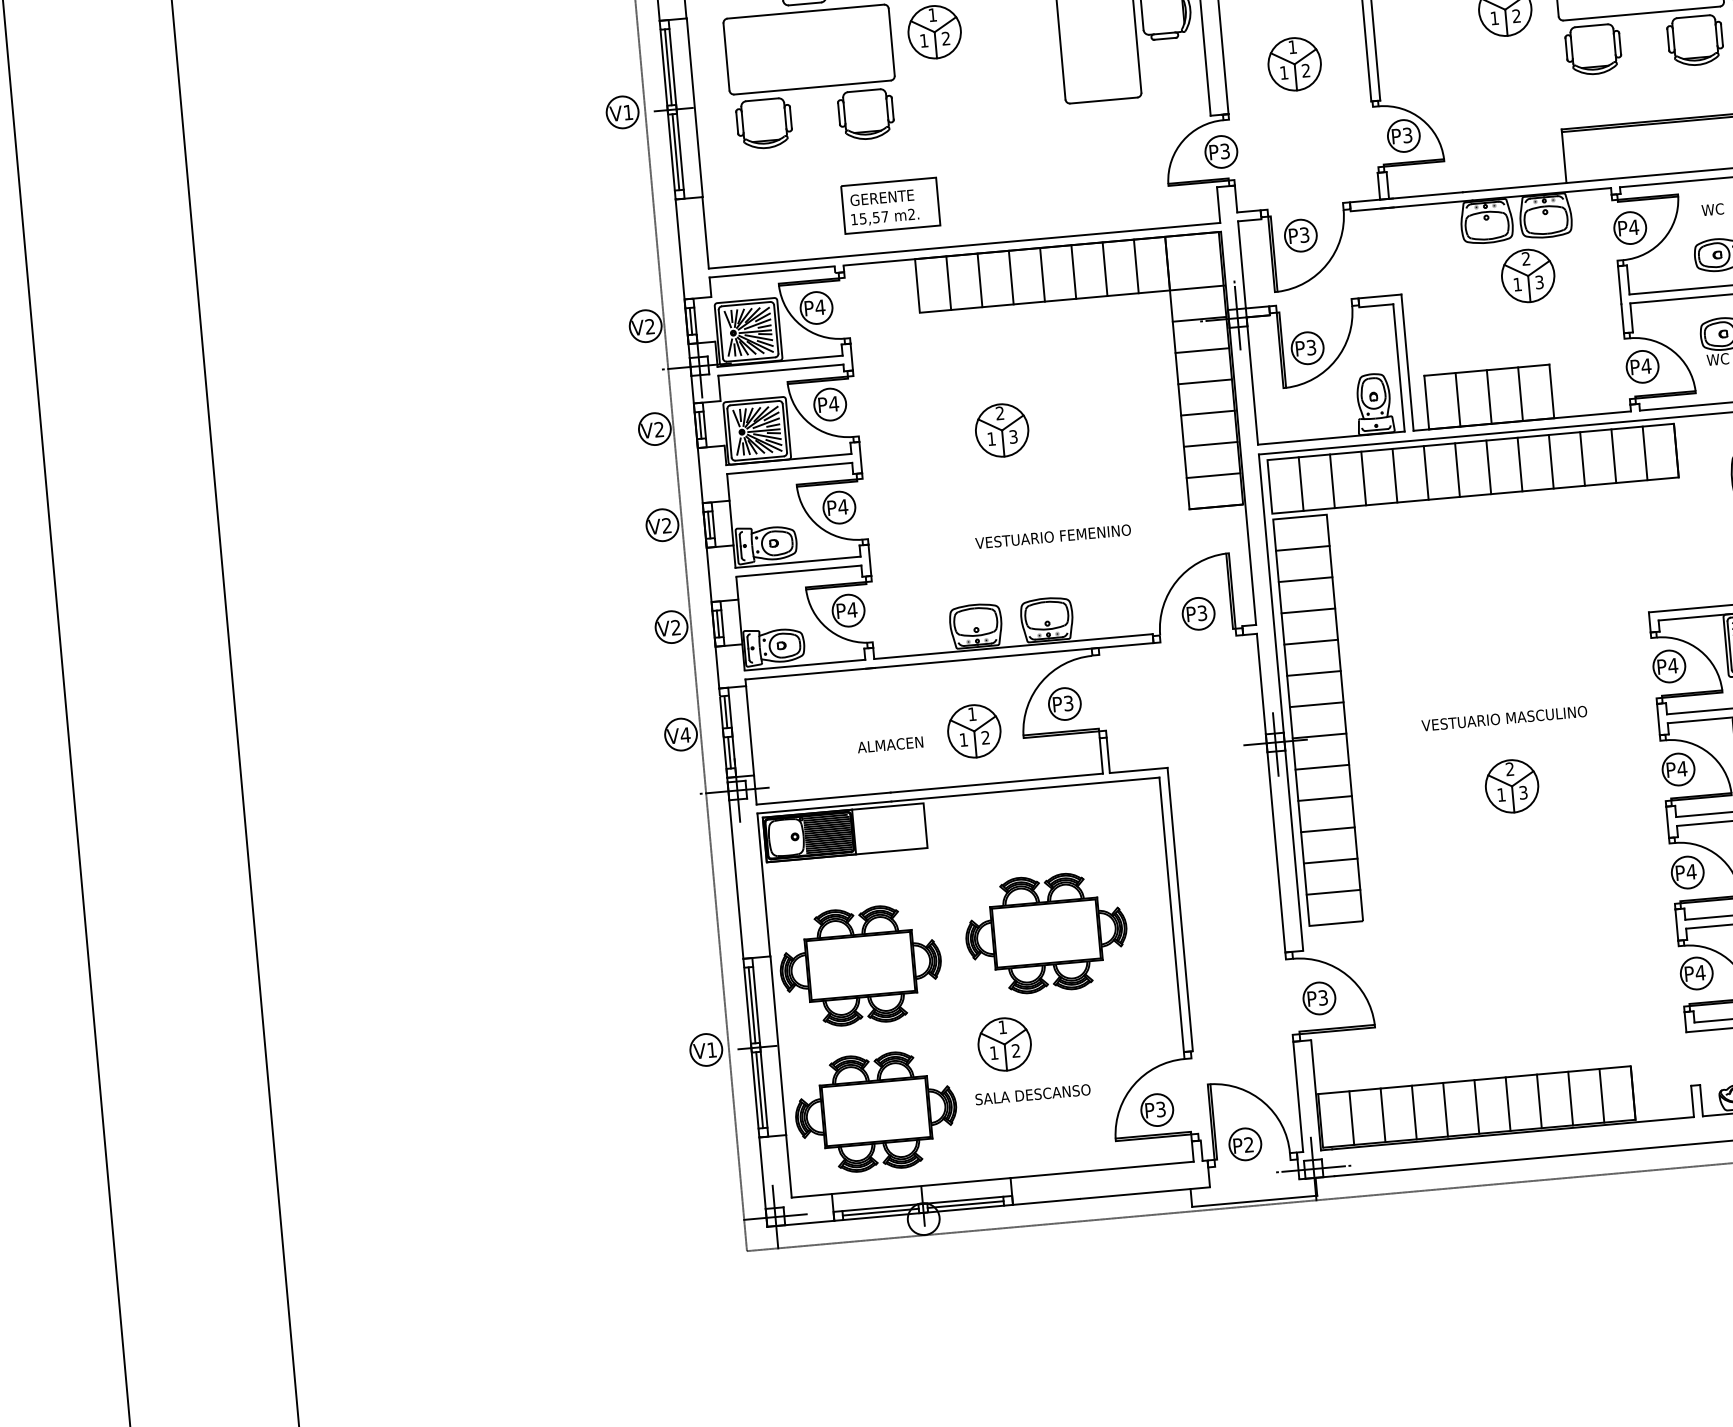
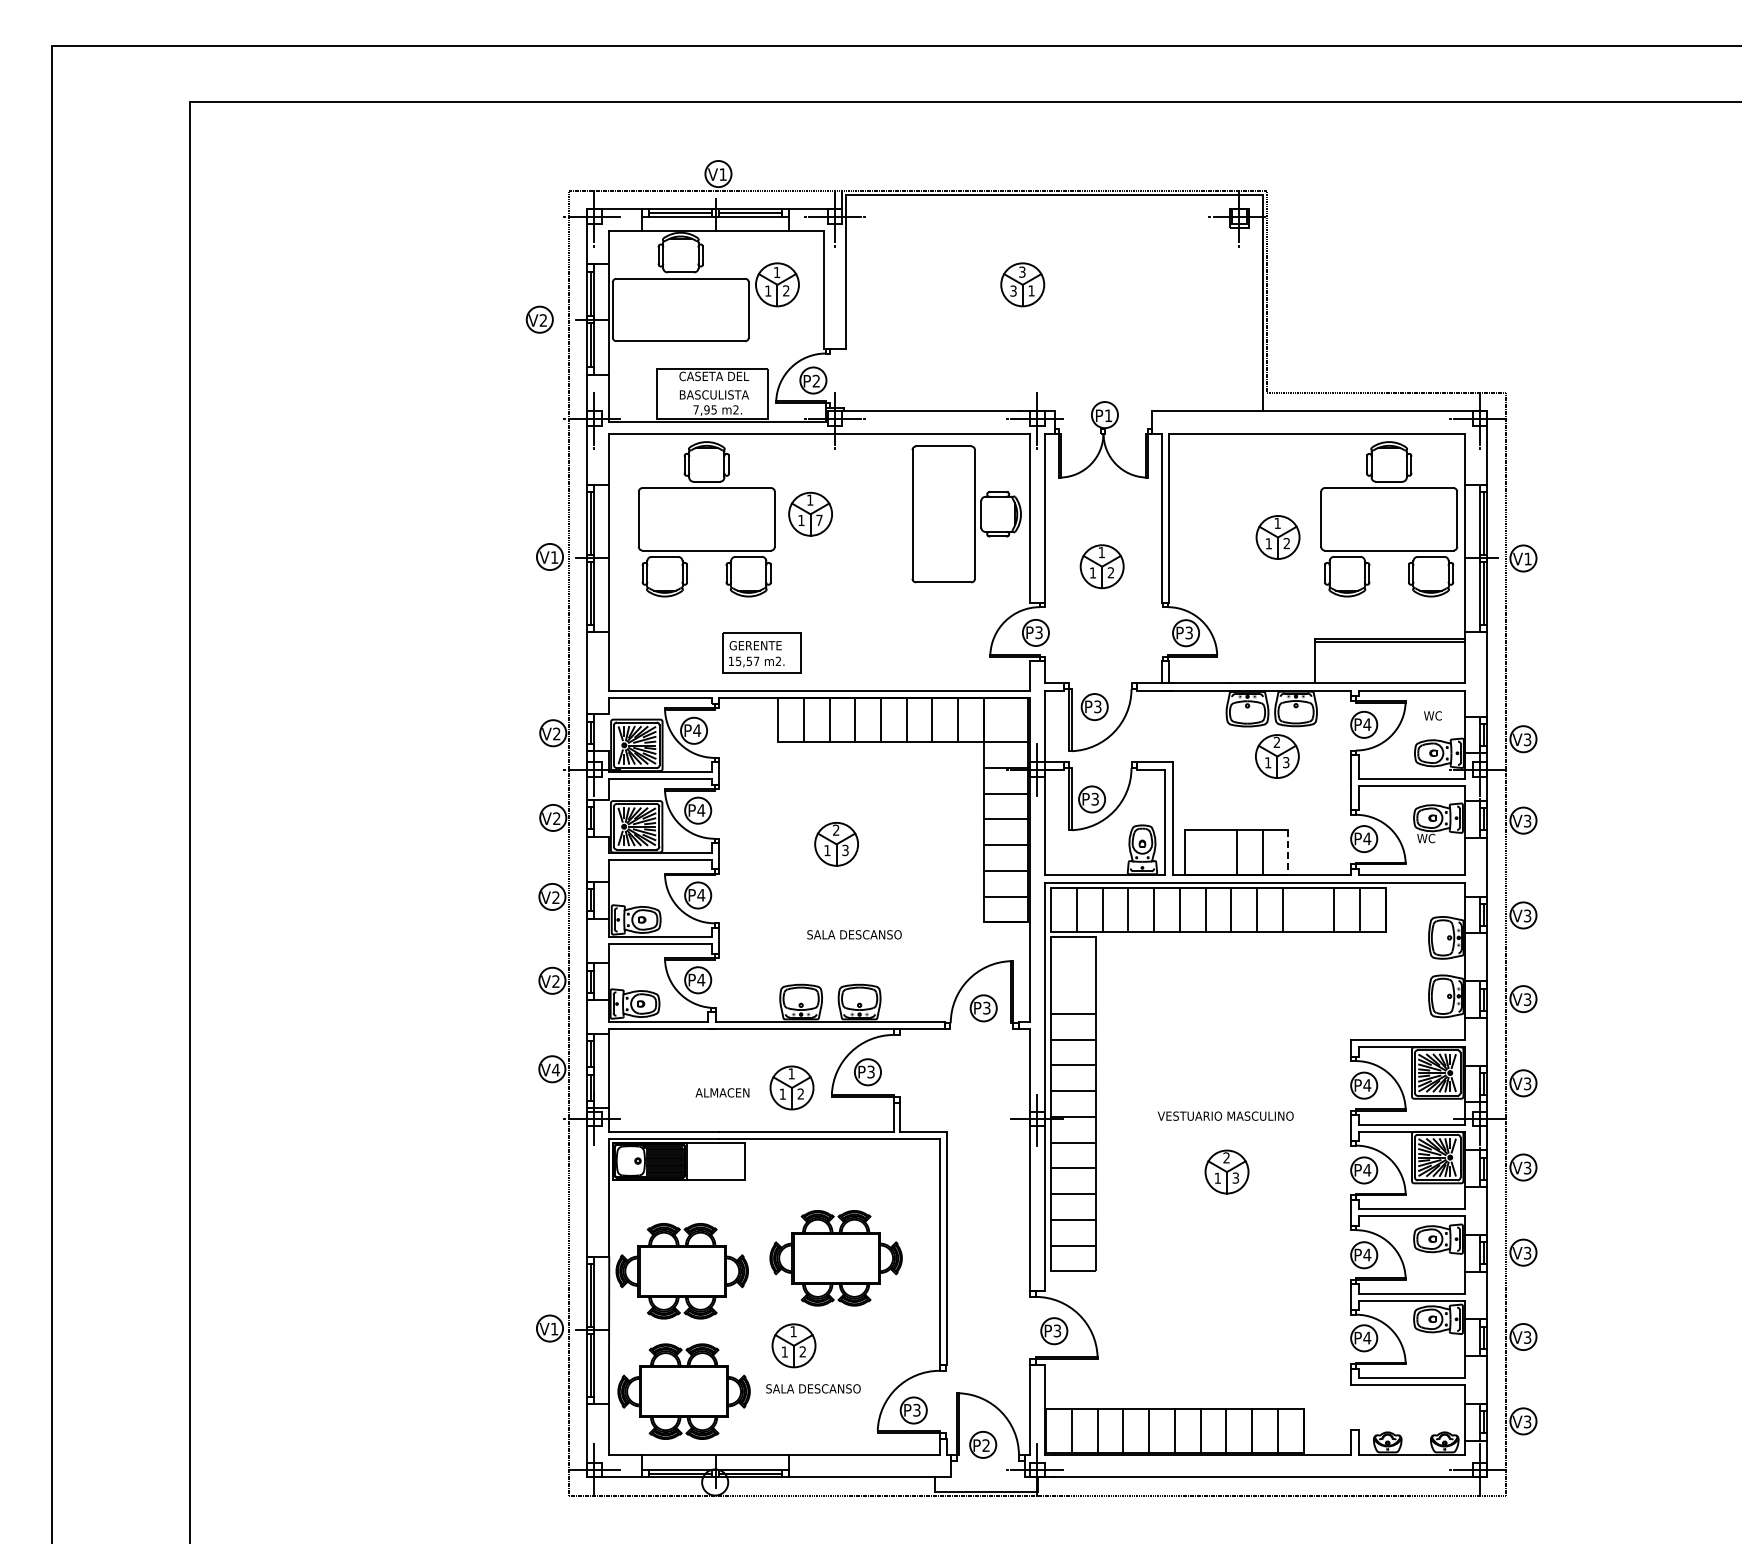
text: (946, 37) -> (819, 519), 2 -> 7
line: (1552, 392) -> (1288, 853), solid -> dashed
line: (1458, 399) -> (1211, 852), removed
line: (1582, 458) -> (1308, 909), removed
text: (1053, 536) -> (870, 934), VESTUARIO FEMENINO -> SALA DESCANSO
line: (1302, 548) -> (1073, 962), removed
line: (1305, 579) -> (1073, 988), removed

